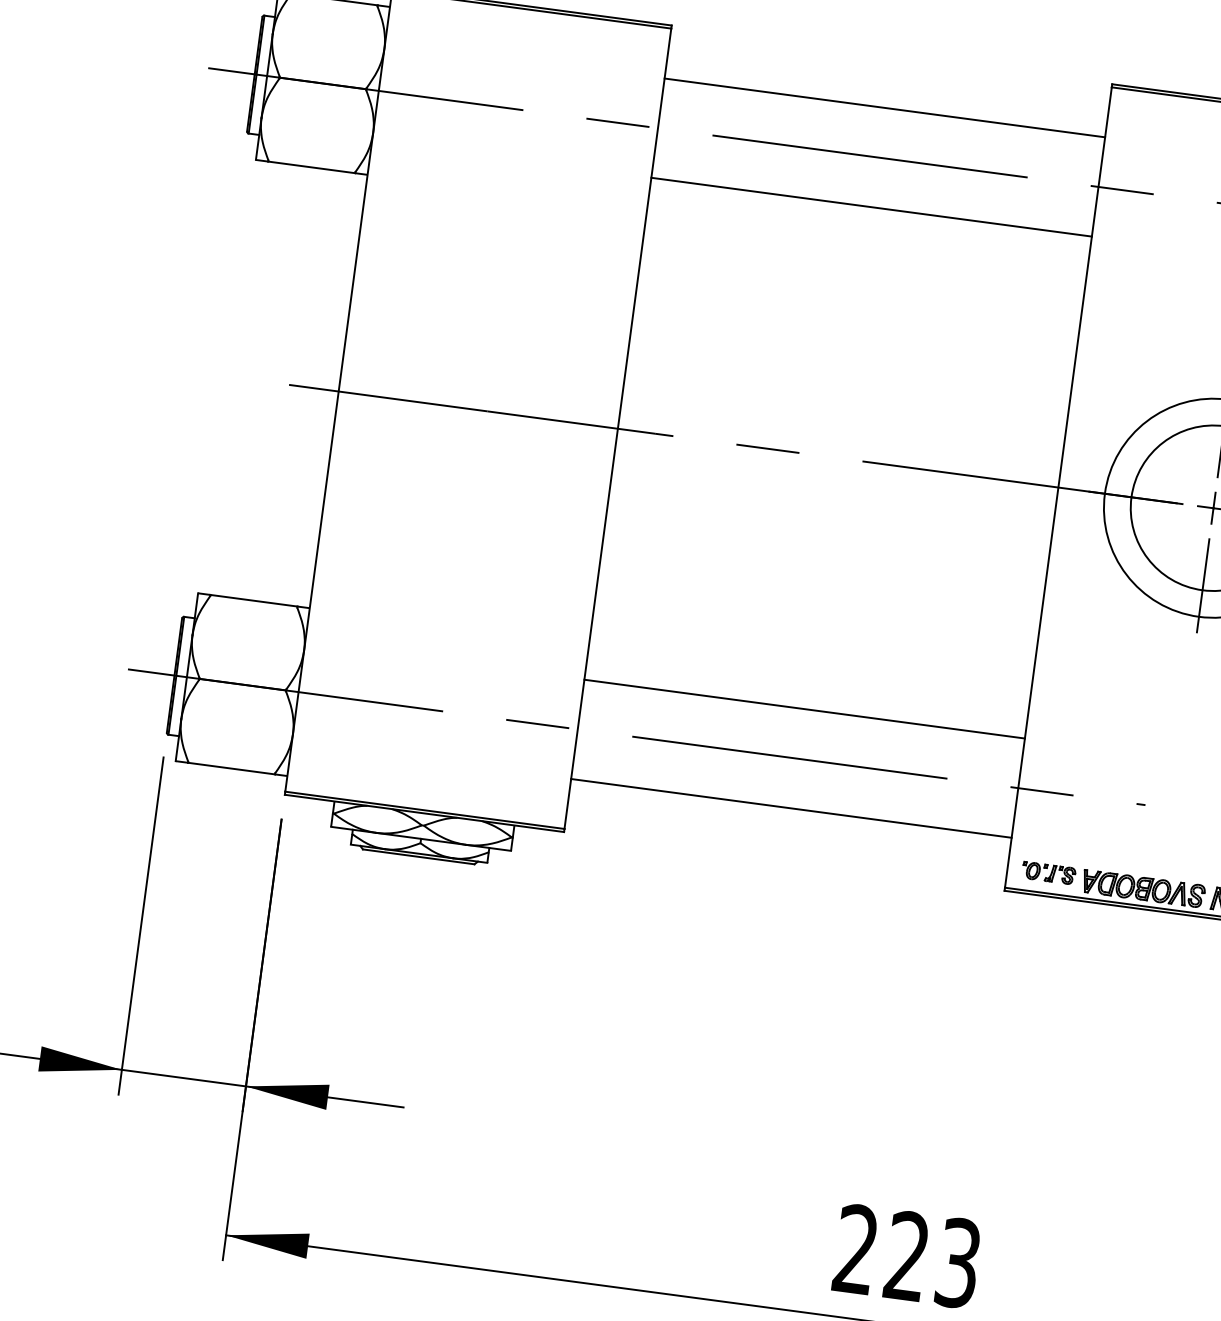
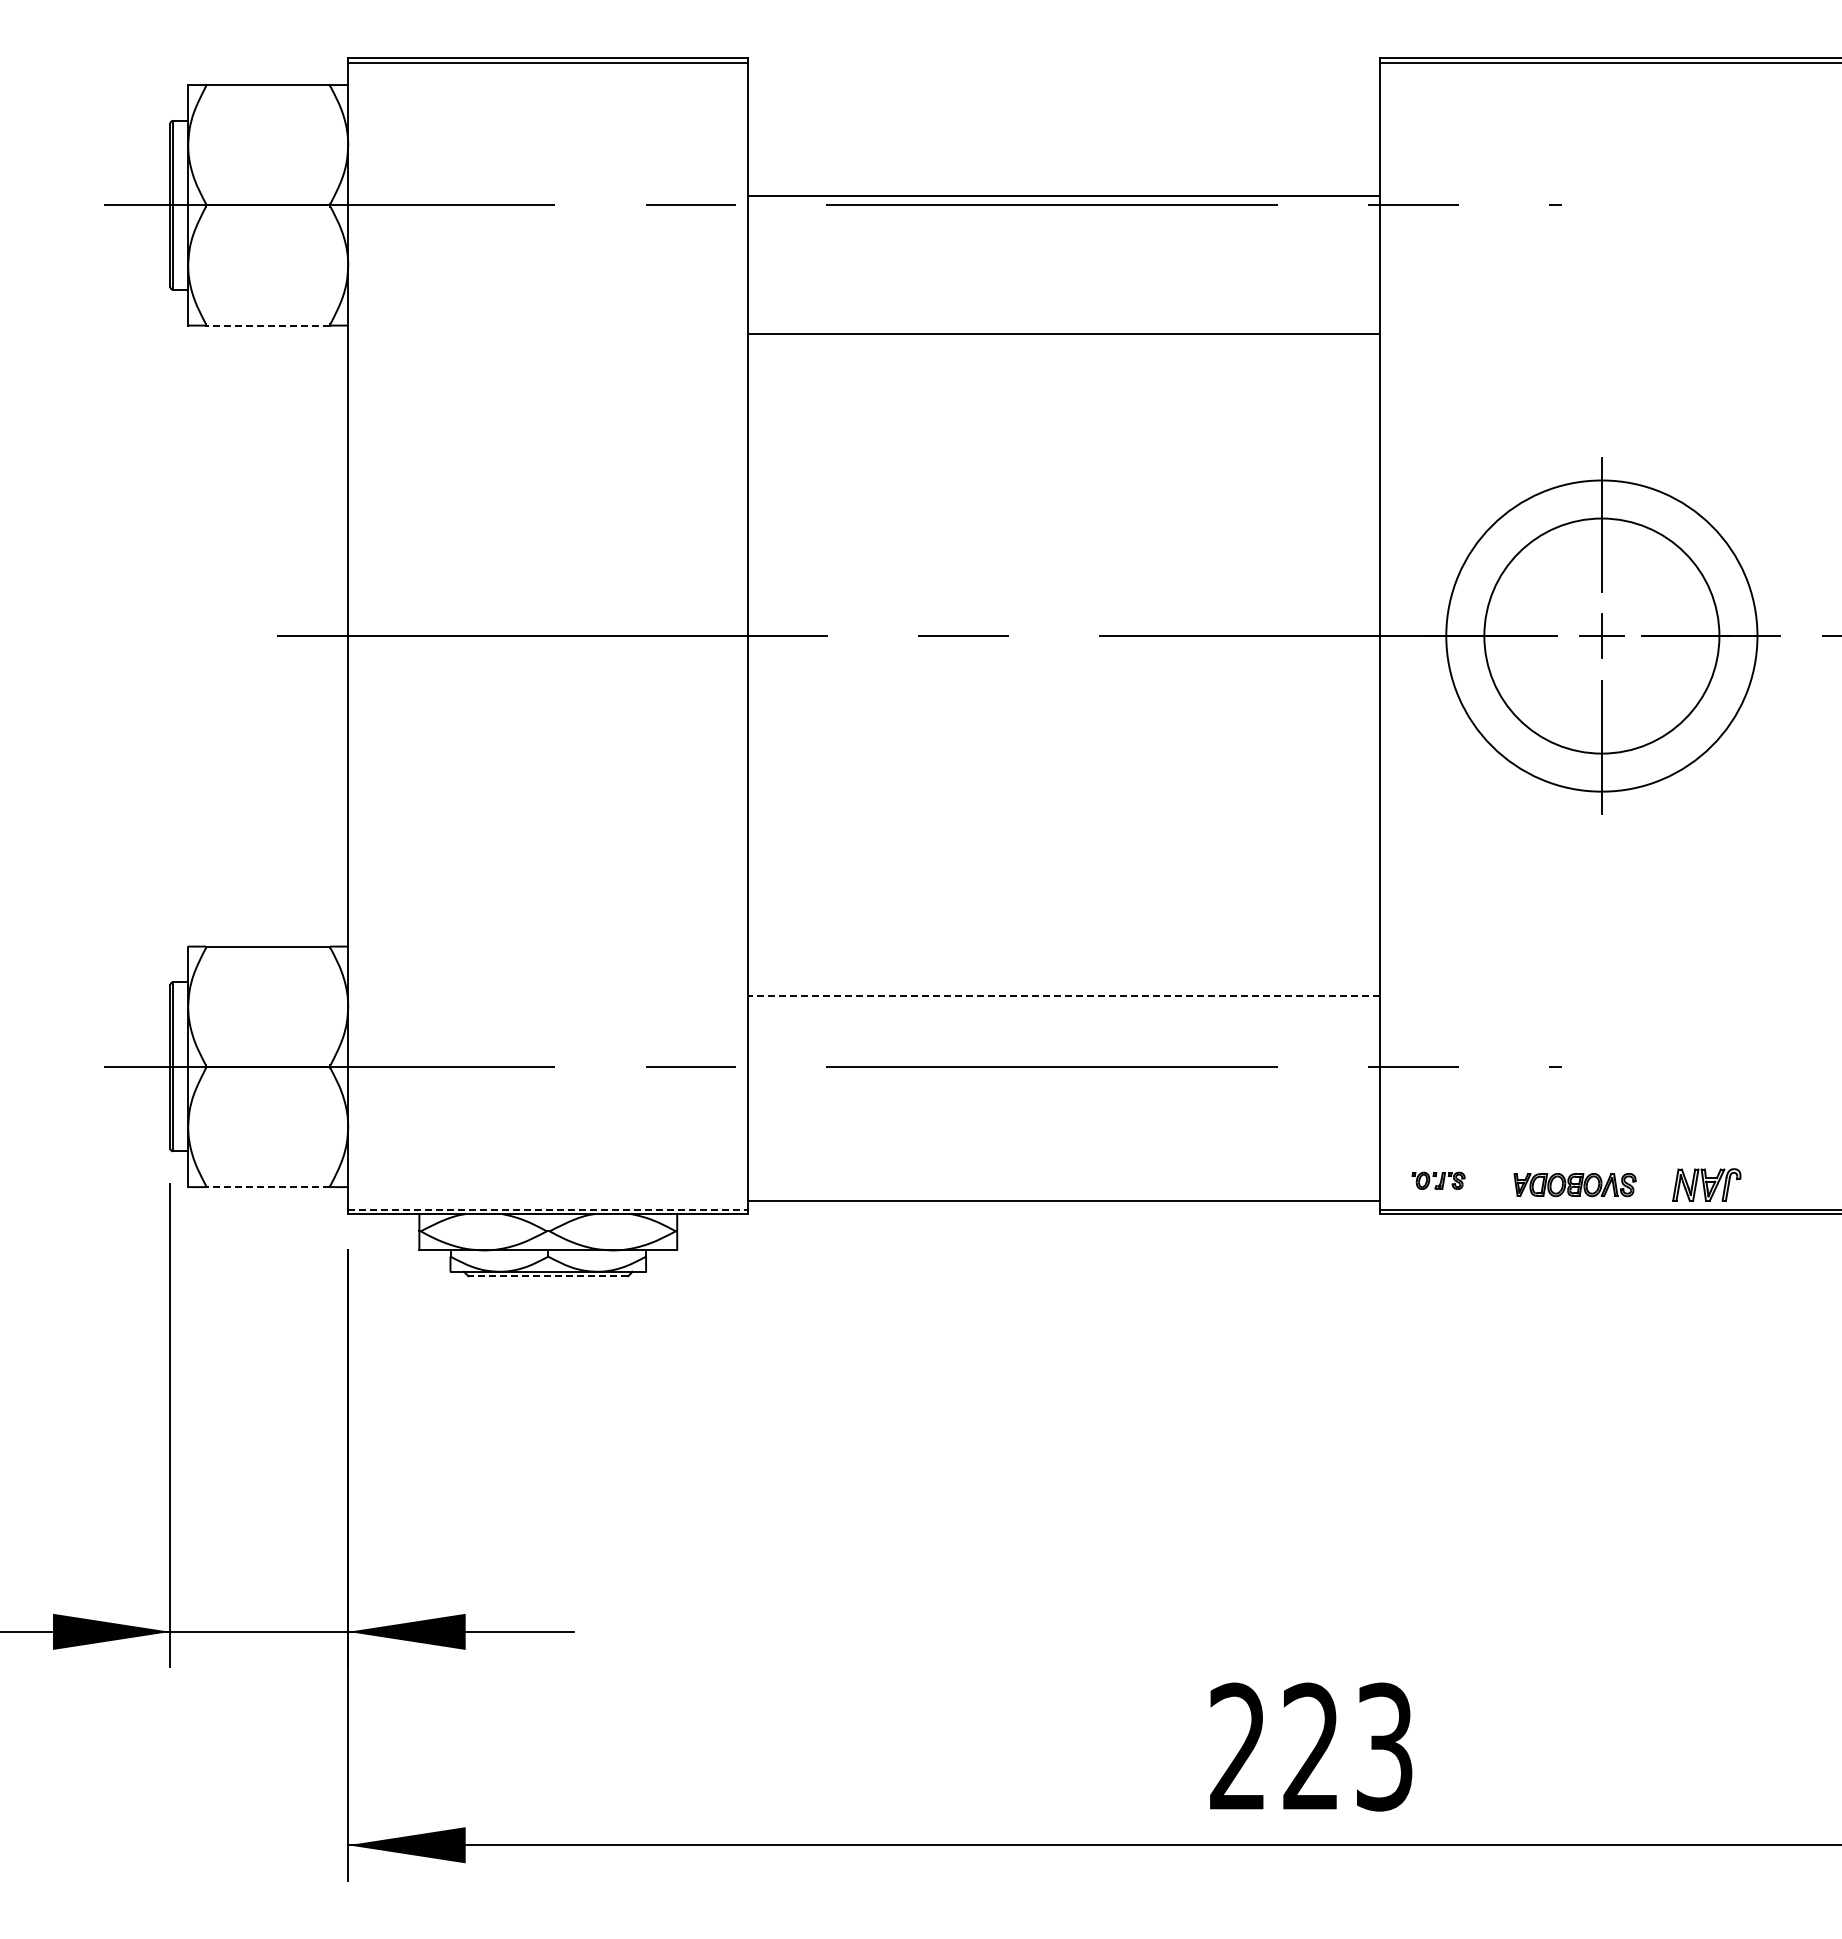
line: (884, 108) -> (1063, 196), moved
line: (311, 167) -> (267, 325), solid -> dashed
line: (871, 207) -> (1063, 334), moved
line: (804, 708) -> (1063, 995), solid -> dashed
line: (231, 768) -> (267, 1187), solid -> dashed
line: (791, 808) -> (1063, 1200), moved
line: (425, 810) -> (548, 1209), solid -> dashed
line: (418, 857) -> (548, 1276), solid -> dashed
part: (1048, 872) -> (1438, 1180), size x0.7
part: (1143, 888) -> (1574, 1184), size x0.7

